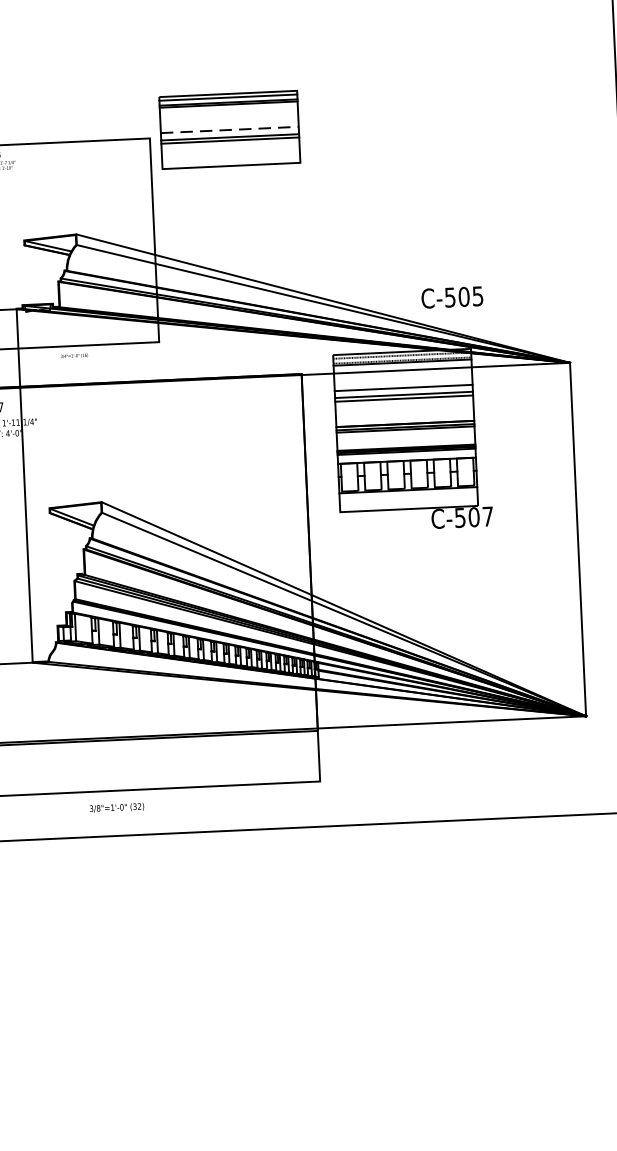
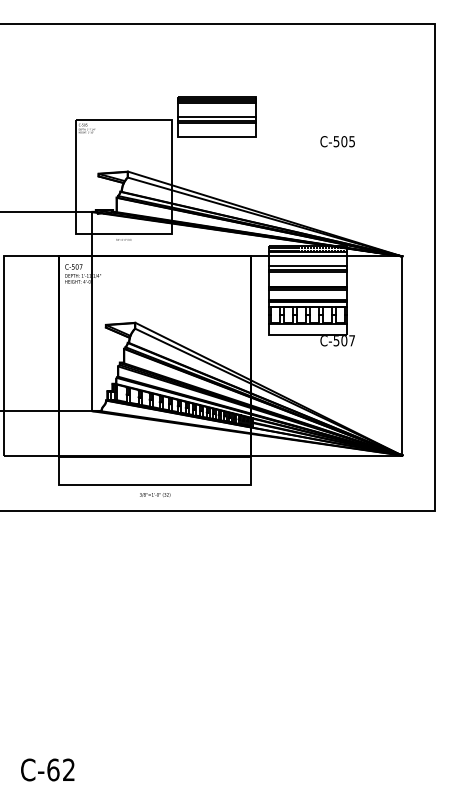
line: (229, 129) -> (216, 116), dashed -> solid
text: (451, 297) -> (337, 141), moved
text: (117, 808) -> (155, 495), moved

